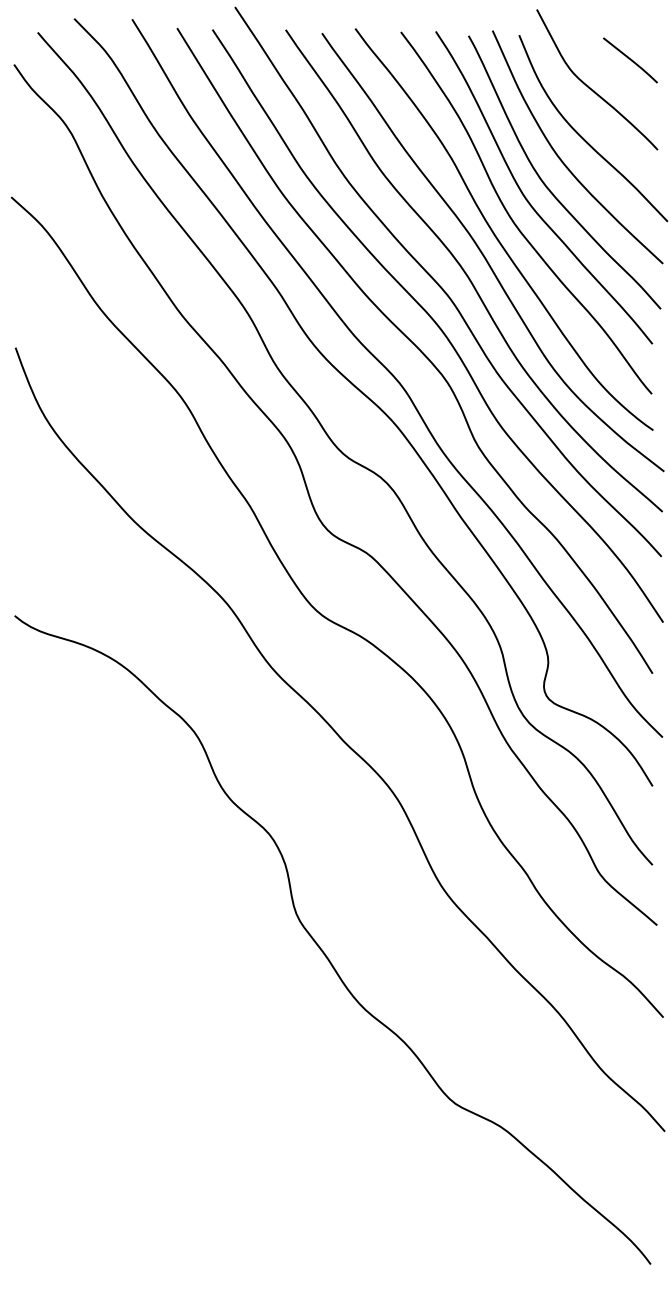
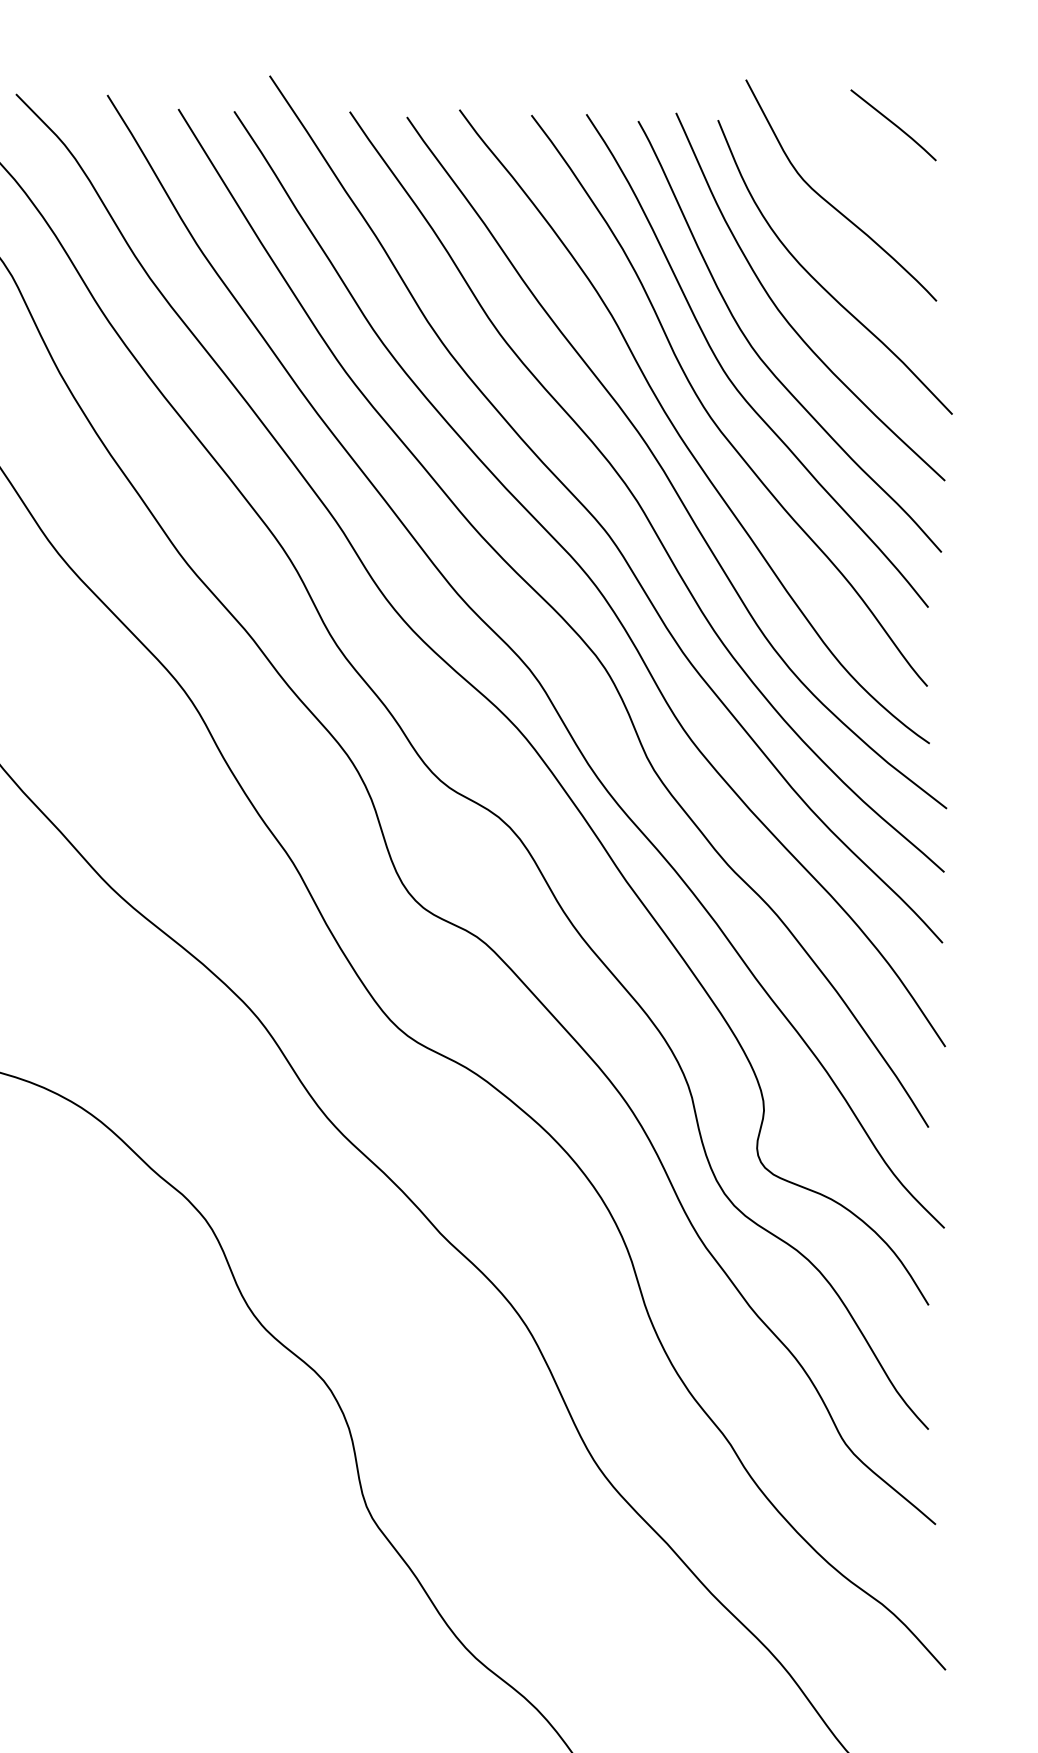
line: (630, 60) -> (893, 125), moved

